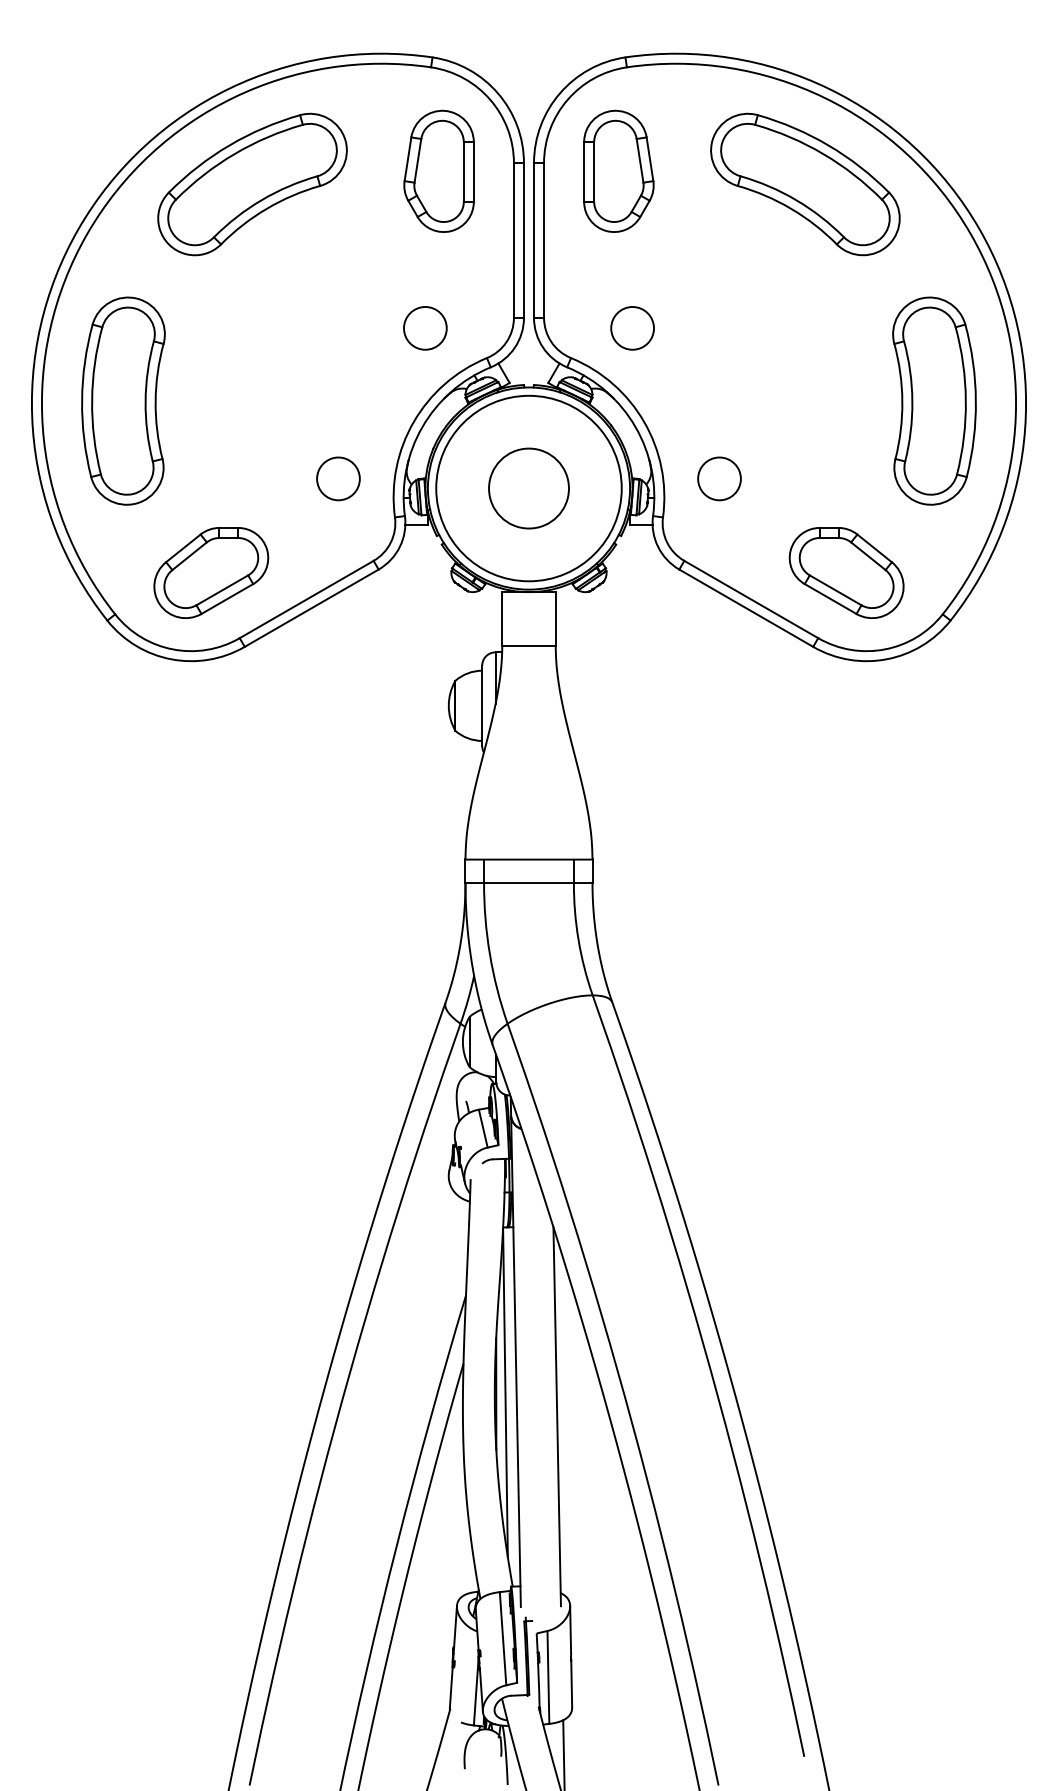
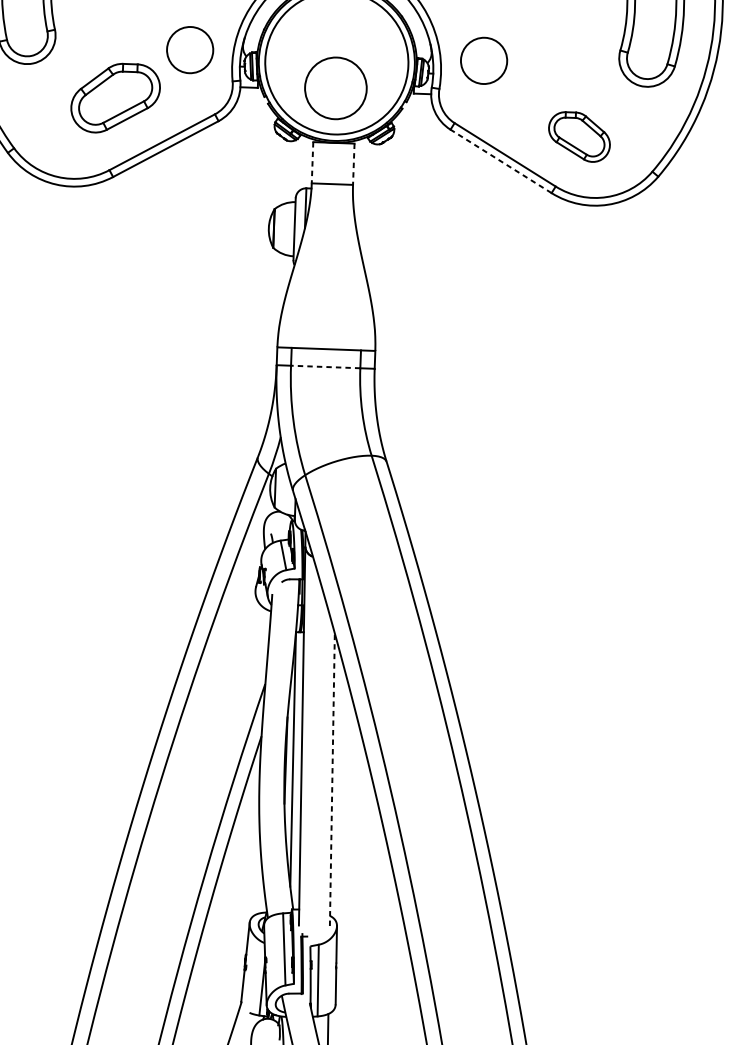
circle: (338, 478) -> (190, 49), size x1.4
circle: (719, 478) -> (484, 60), size x1.4
circle: (528, 488) -> (335, 88), moved
part: (211, 572) -> (115, 98), moved
part: (846, 572) -> (579, 136), size x0.7
line: (745, 607) -> (500, 160), solid -> dashed
line: (502, 618) -> (312, 162), solid -> dashed
line: (555, 618) -> (353, 163), solid -> dashed
line: (528, 882) -> (325, 366), solid -> dashed
line: (557, 1416) -> (332, 779), solid -> dashed

